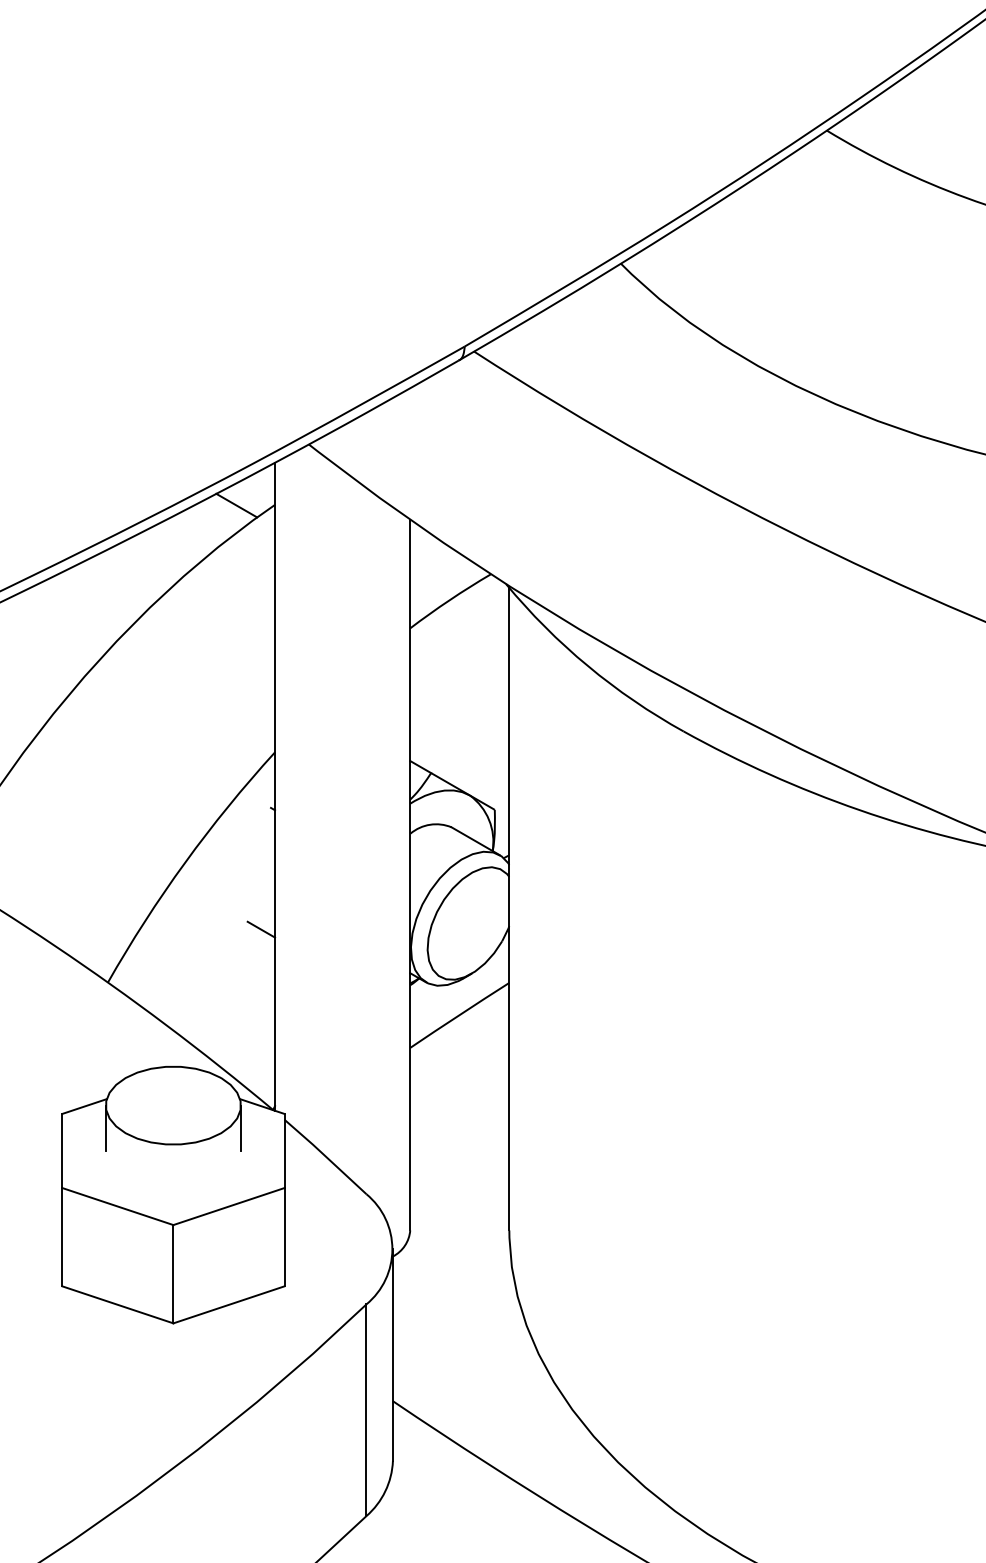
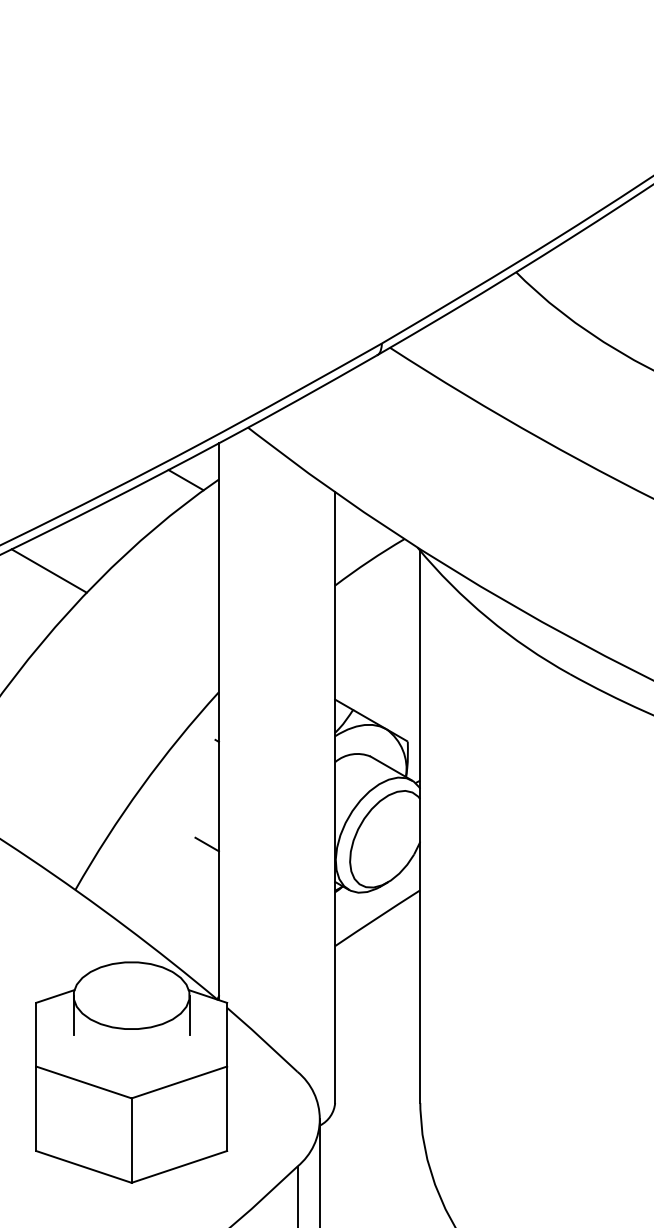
line: (77, 611) -> (49, 571), added

